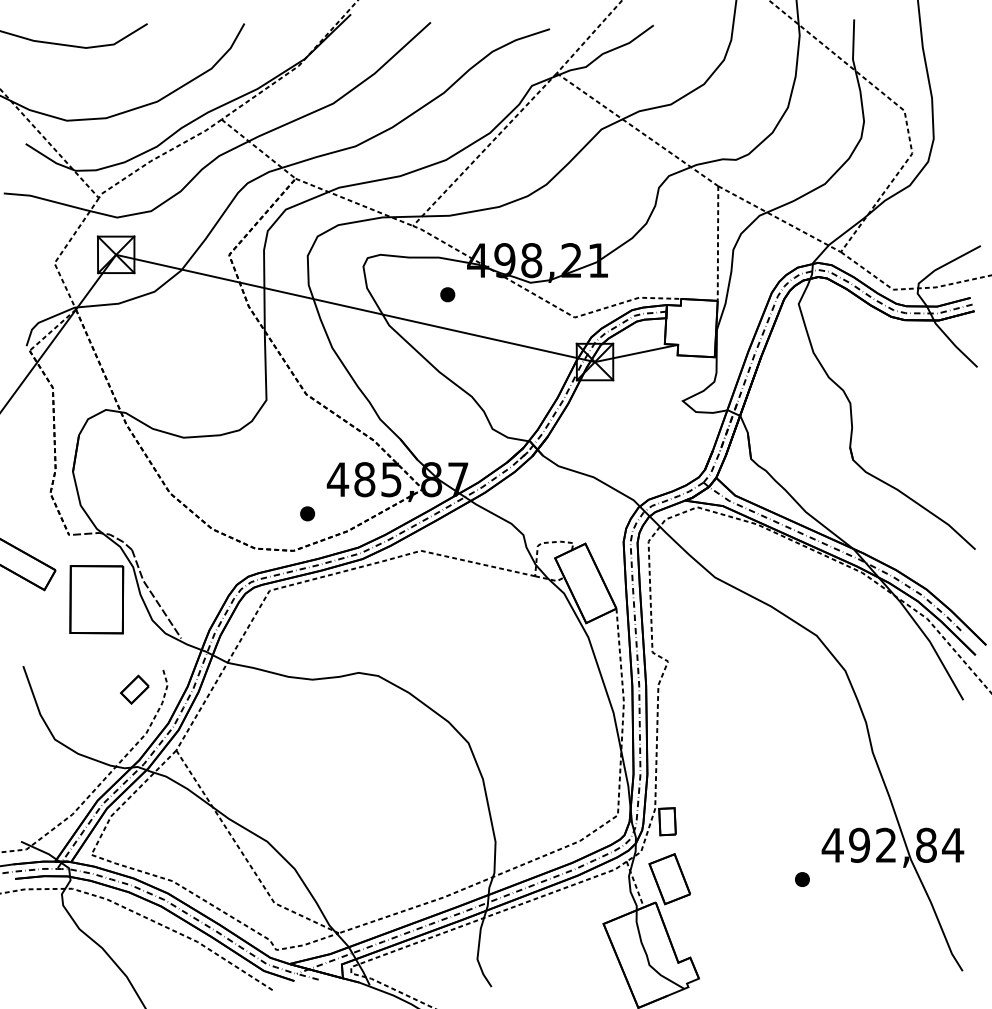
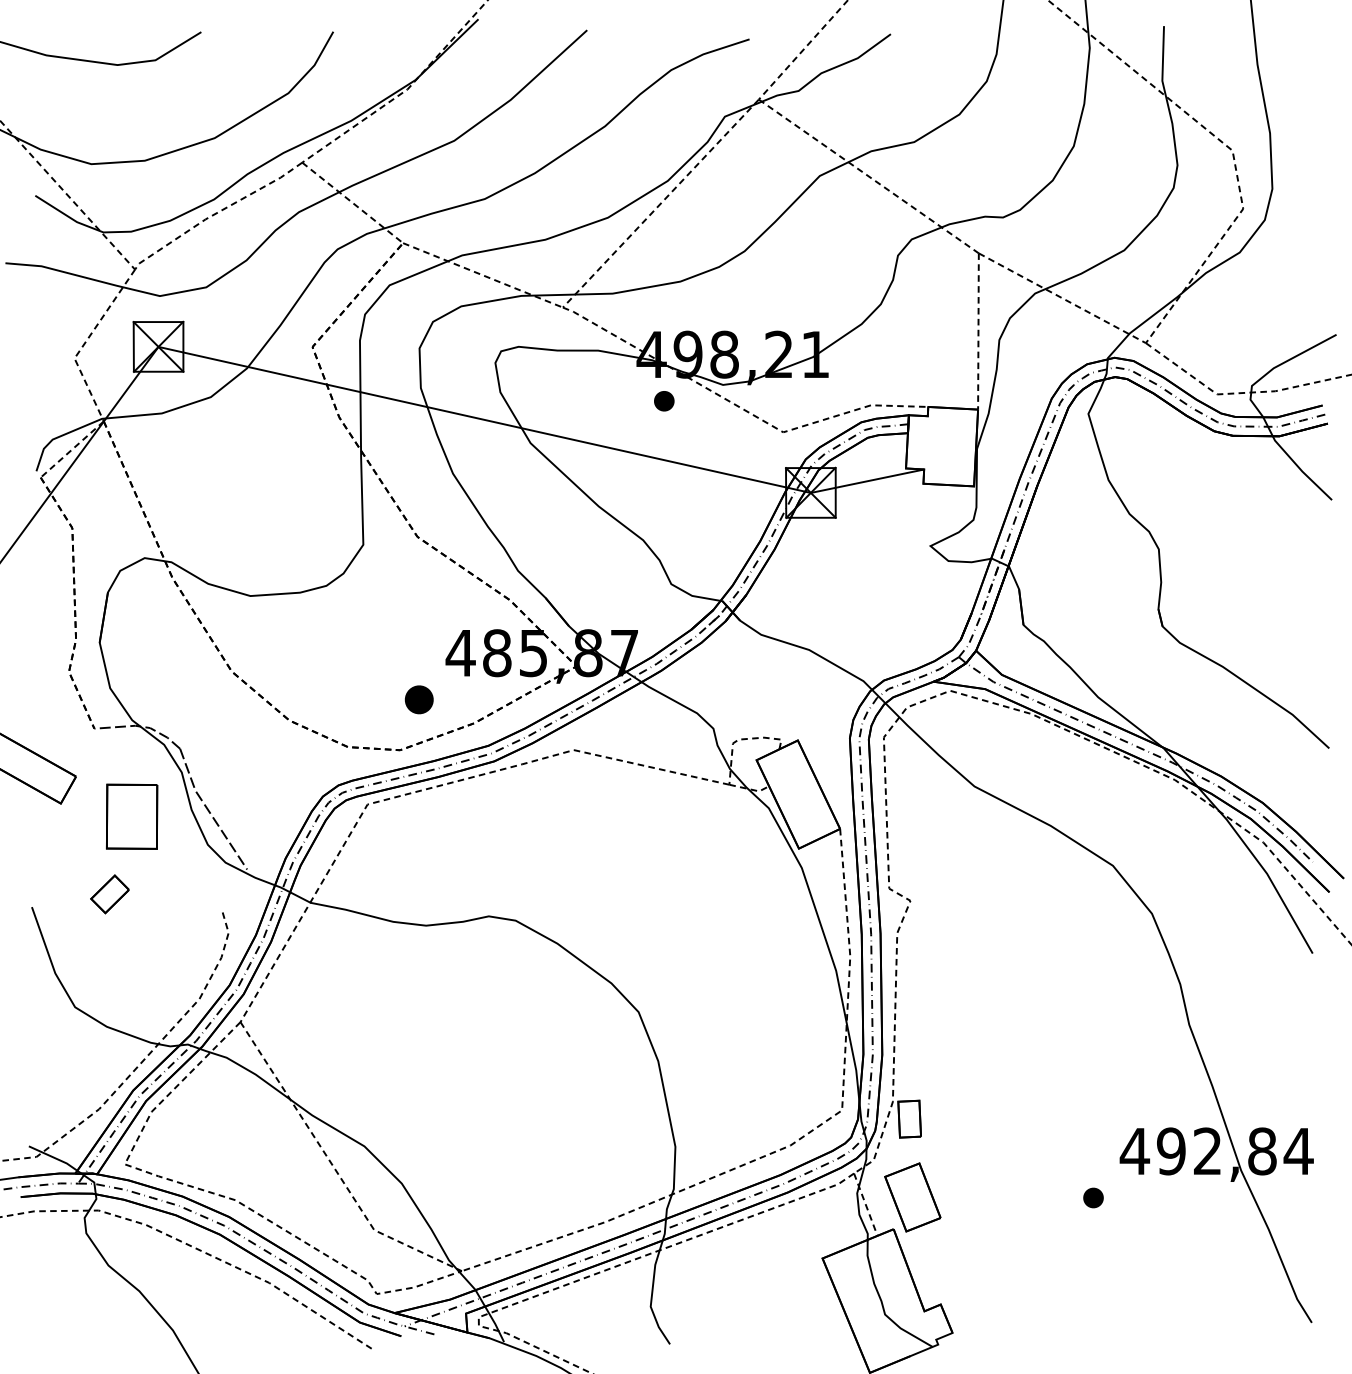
part: (447, 294) -> (664, 401), moved
part: (307, 513) -> (419, 699), size x1.4
part: (96, 599) -> (131, 816), size x0.7
part: (134, 689) -> (109, 894), moved

